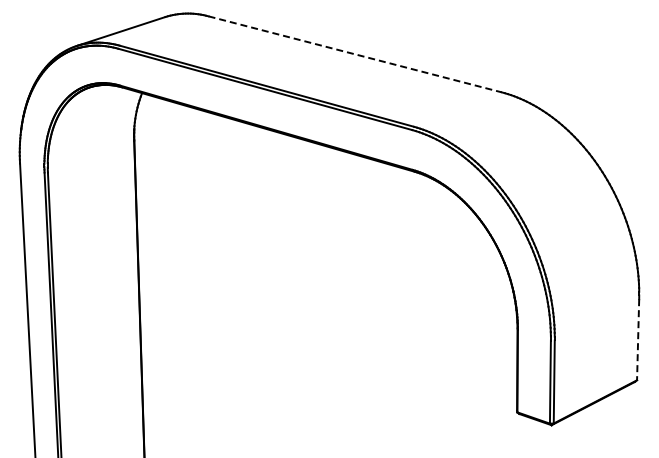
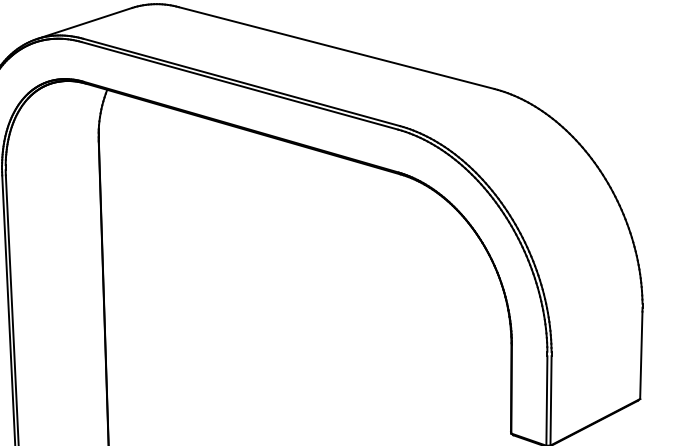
line: (355, 54) -> (337, 48), dashed -> solid
line: (638, 339) -> (641, 355), dashed -> solid

